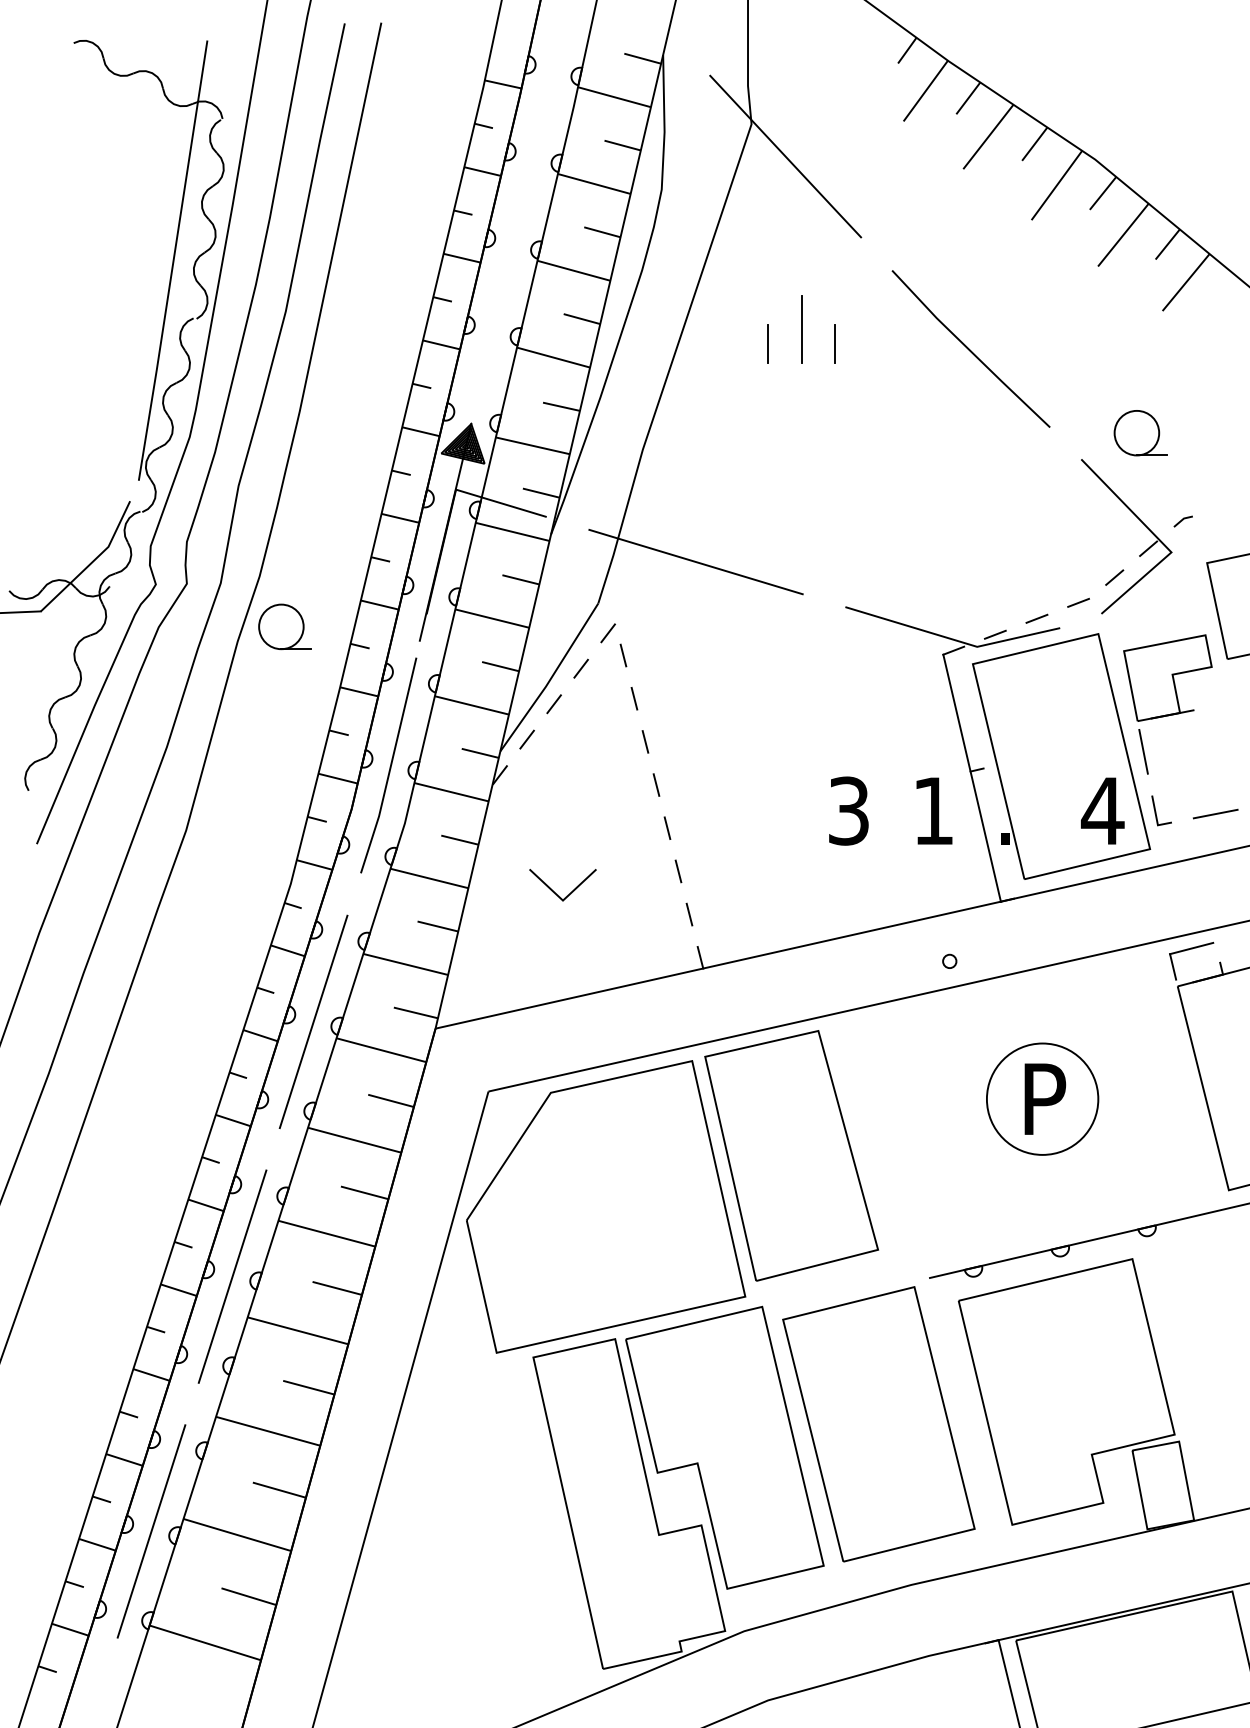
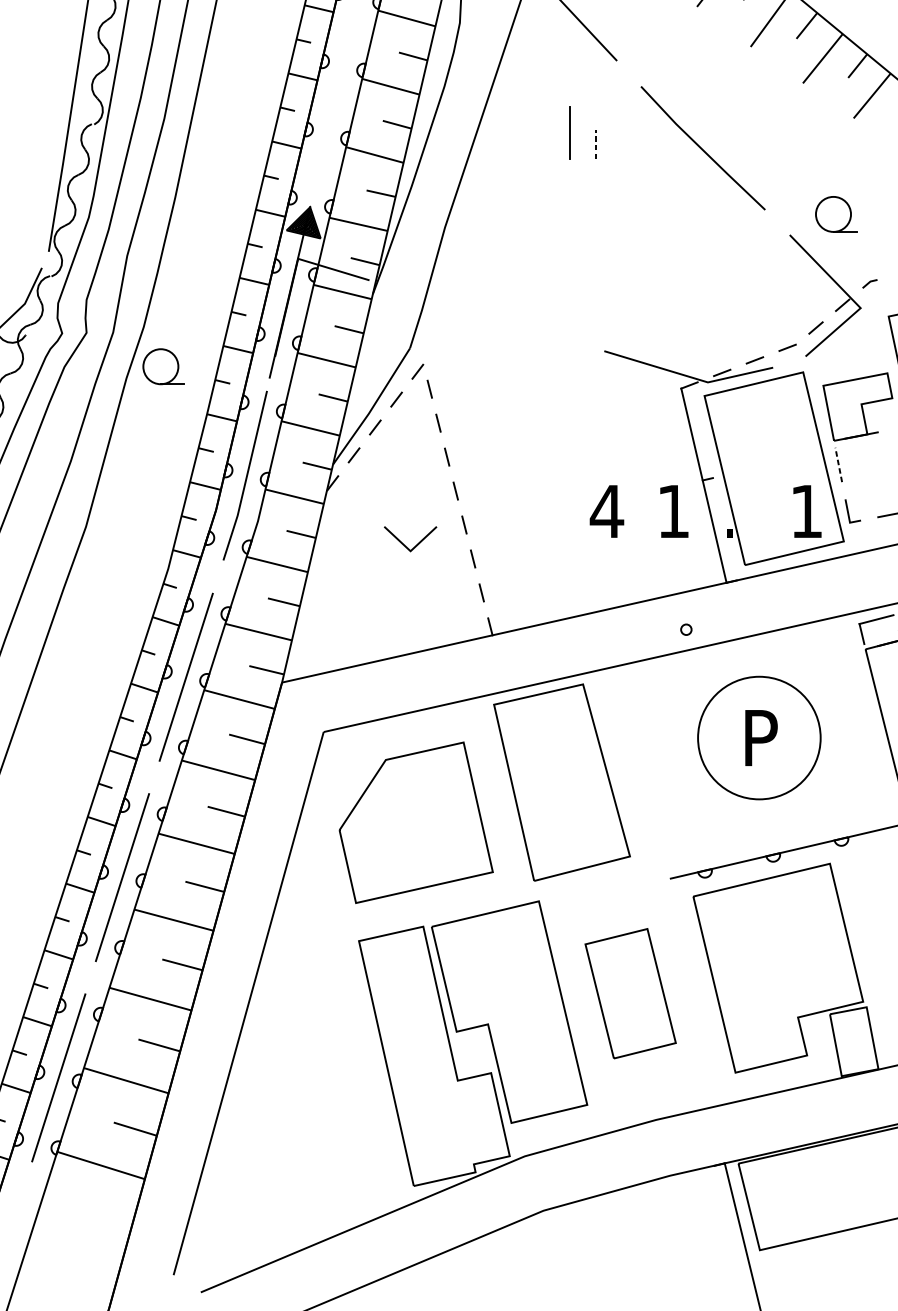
line: (768, 343) -> (543, 143), removed
line: (835, 344) -> (596, 144), solid -> dashed
line: (695, 561) -> (486, 315), removed
line: (1143, 751) -> (838, 464), solid -> dashed
text: (848, 810) -> (606, 511), 3 -> 4
text: (1102, 810) -> (806, 511), 4 -> 1
line: (555, 892) -> (404, 544), moved
circle: (1042, 1098) -> (759, 737), size x1.4
part: (606, 1206) -> (416, 822), size x0.7
part: (878, 1424) -> (630, 993), size x0.6

